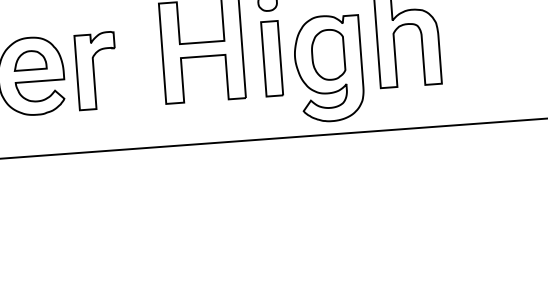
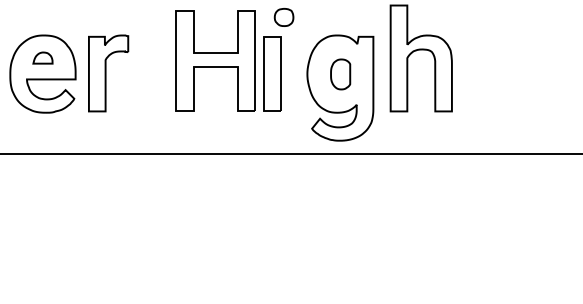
part: (328, 55) -> (340, 74), size x0.6
part: (272, 58) -> (272, 73), moved
part: (29, 59) -> (42, 57), size x0.6

